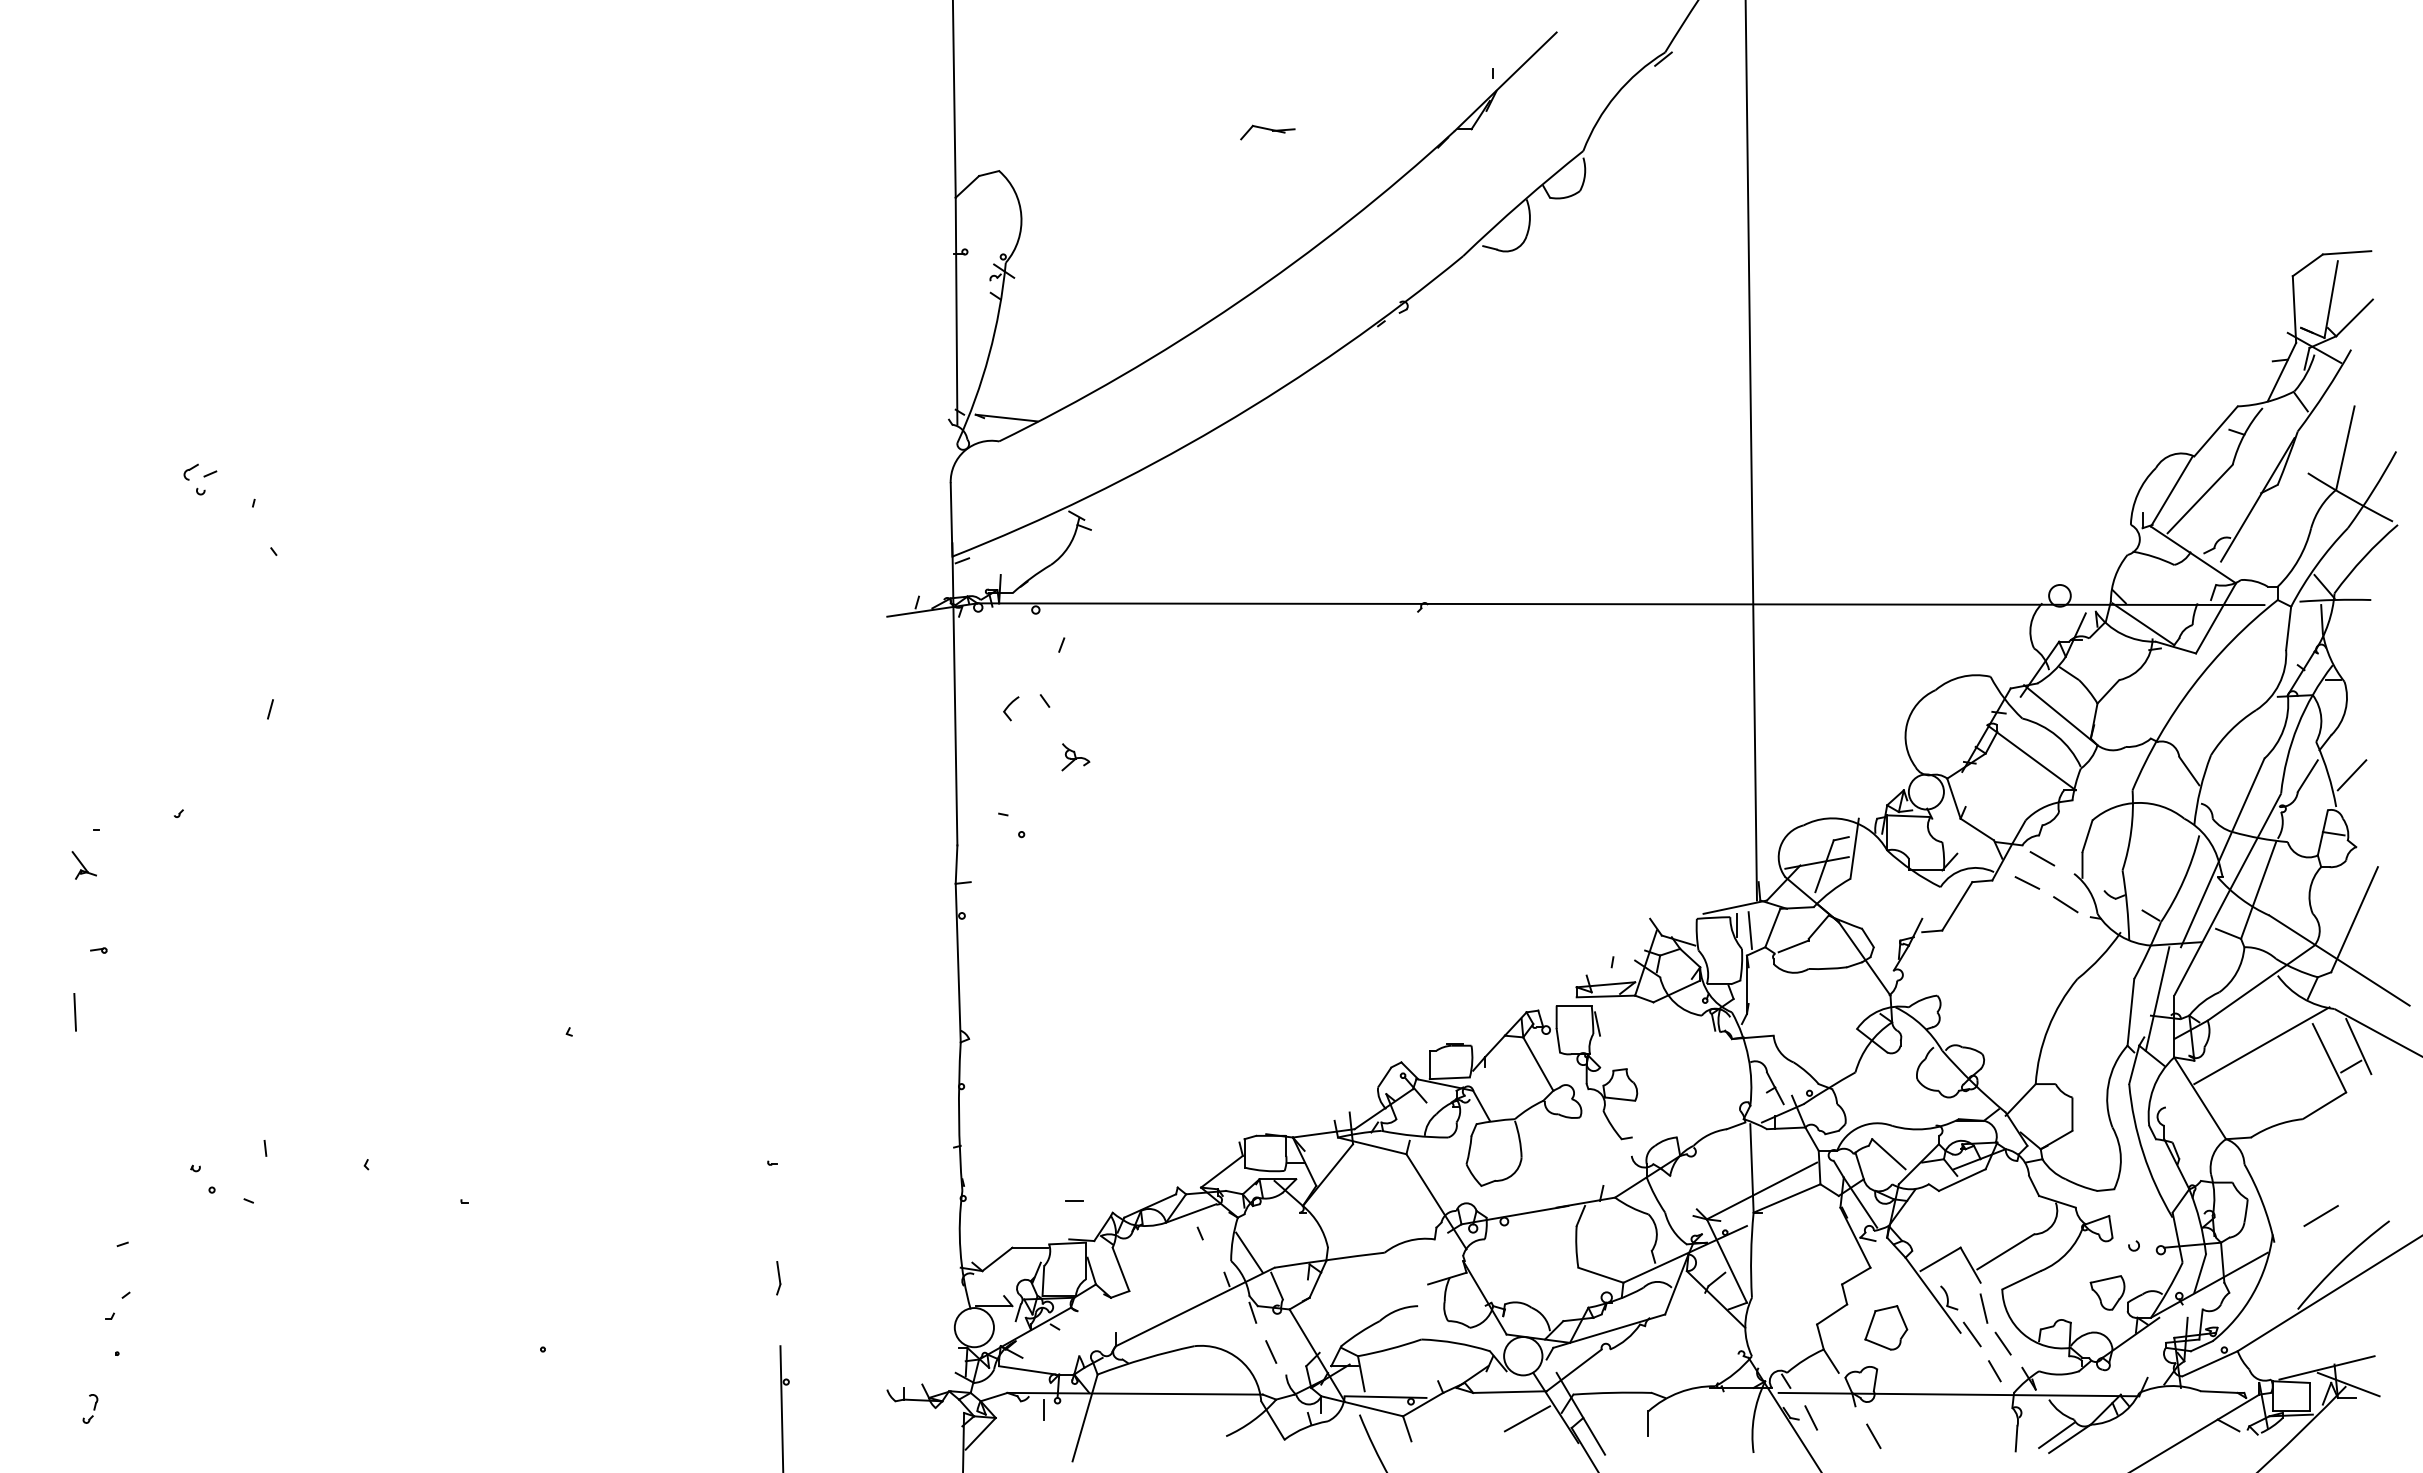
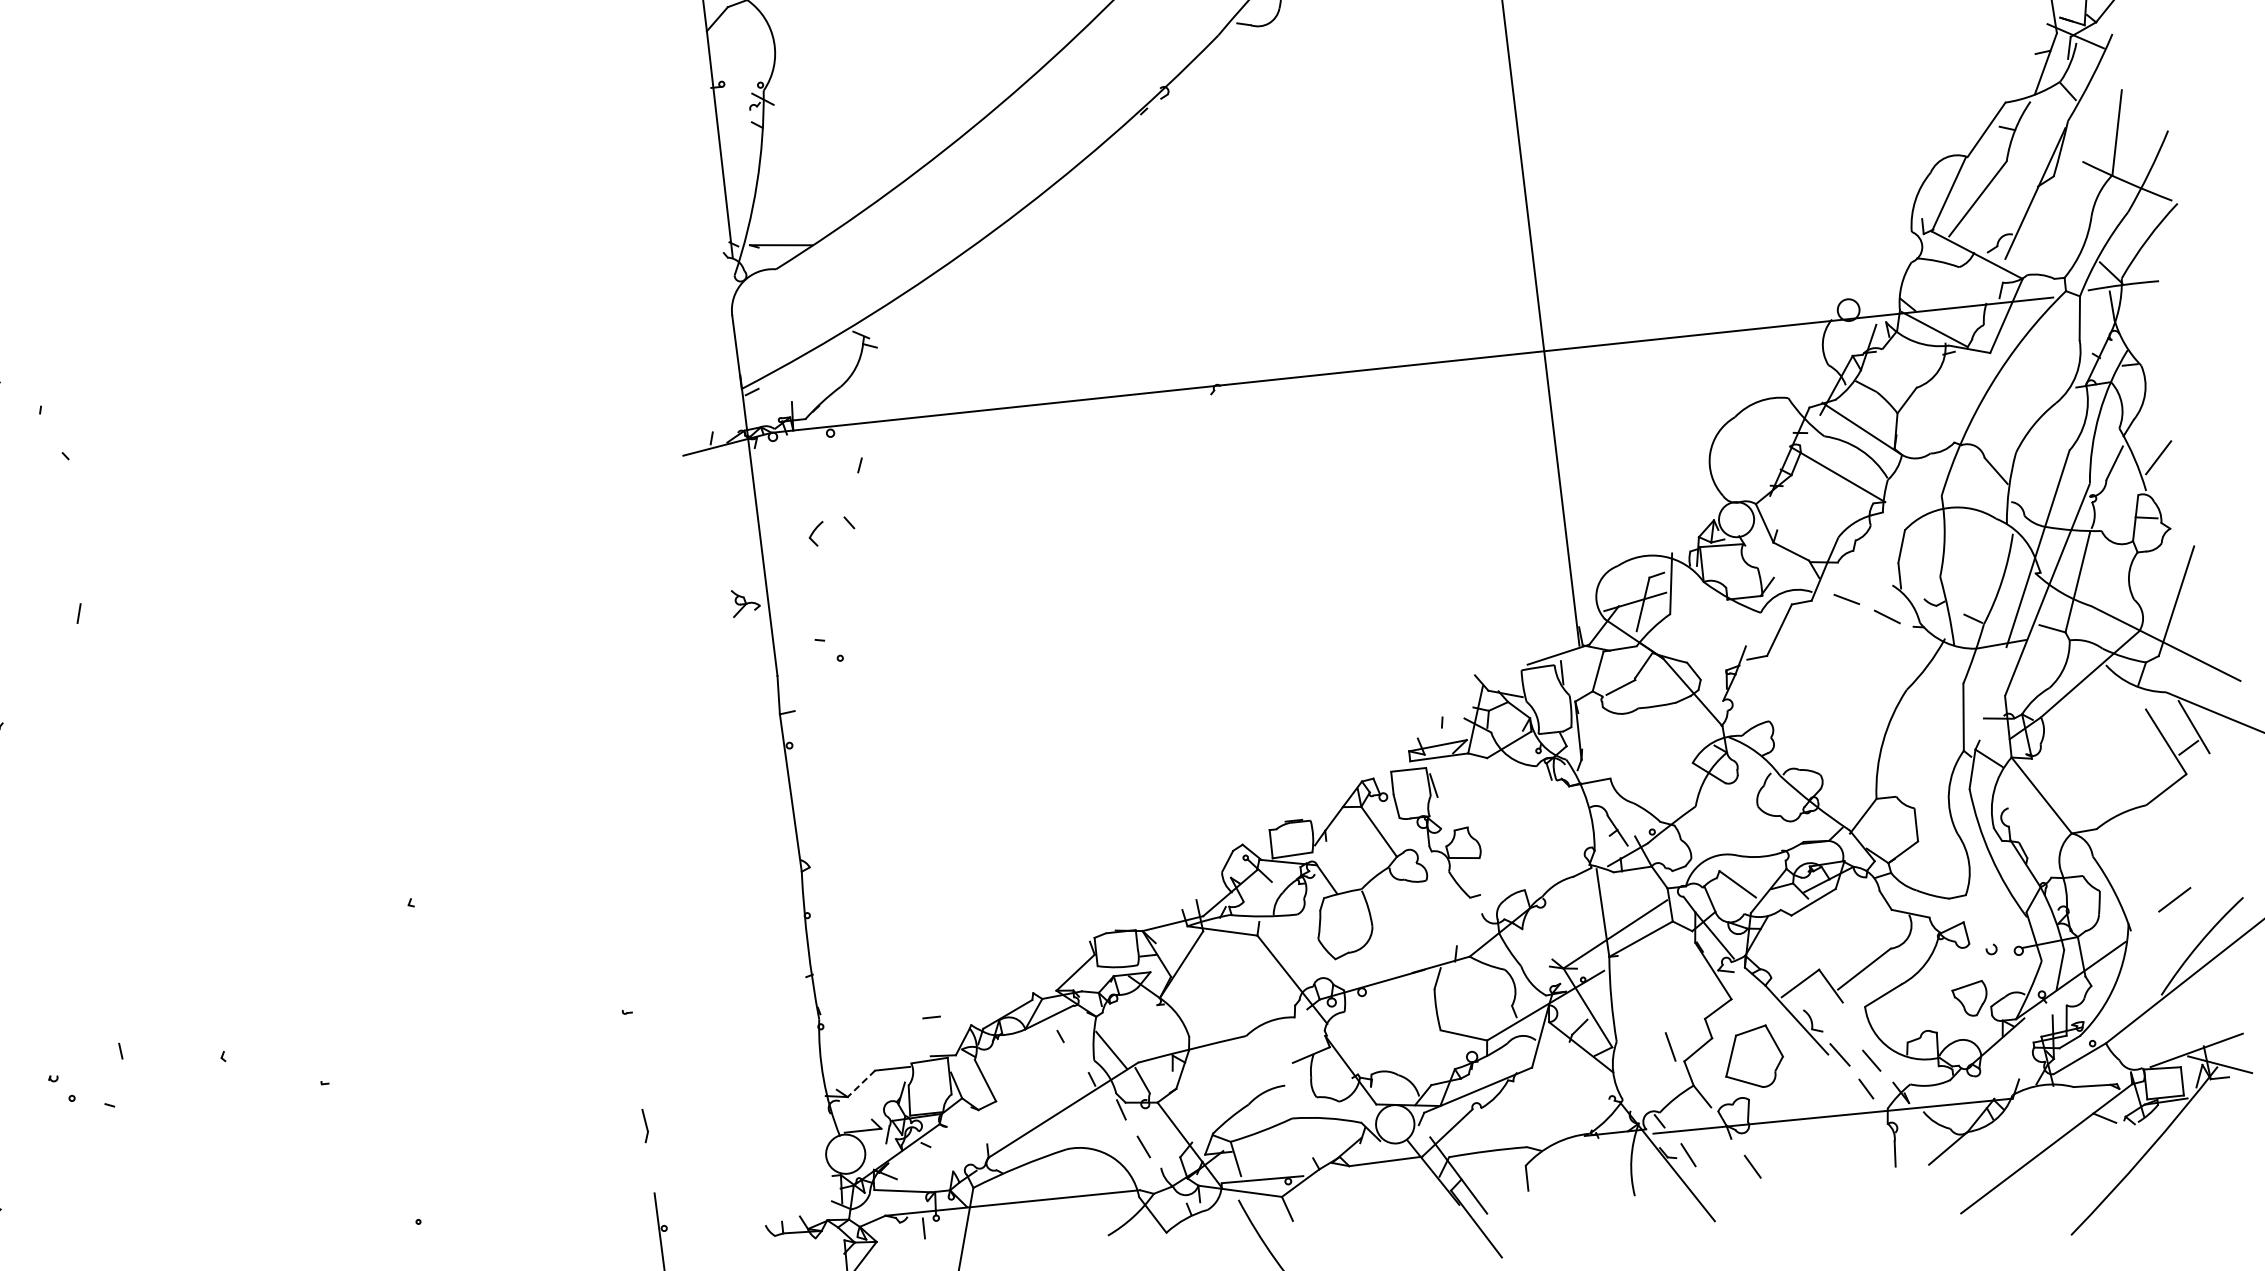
part: (1075, 757) -> (745, 602), moved
line: (2042, 858) -> (1859, 573), removed
line: (1749, 930) -> (1575, 676), removed
line: (2157, 998) -> (1988, 700), removed
line: (2261, 1045) -> (2097, 736), removed
line: (997, 1259) -> (861, 1083), solid -> dashed
line: (1983, 1308) -> (1670, 1046), moved
part: (1886, 1327) -> (1753, 1057), size x1.4
line: (1526, 1418) -> (1405, 1185), removed
line: (2056, 1435) -> (1934, 1146), removed

